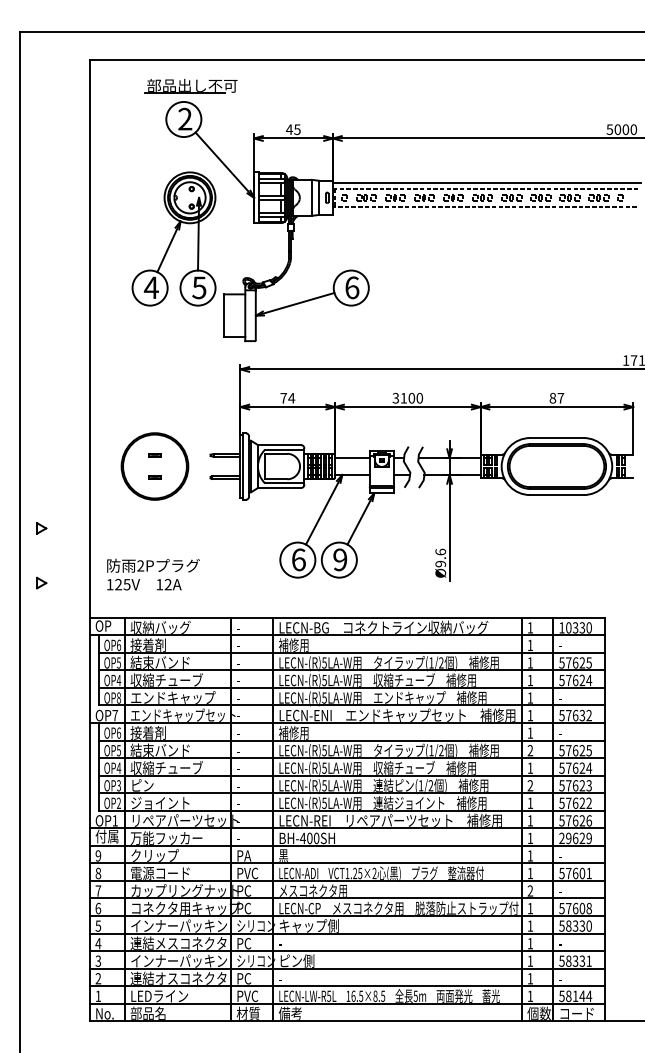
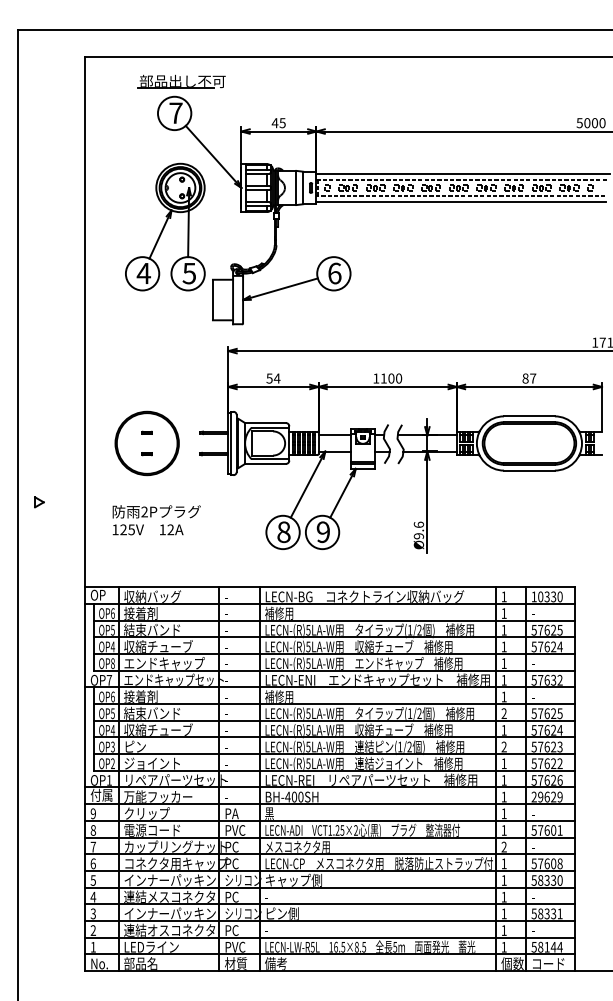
text: (184, 118) -> (175, 112), 2 -> 7
line: (484, 212) -> (460, 201), added
text: (283, 398) -> (269, 378), 74 -> 54
text: (396, 398) -> (376, 378), 3100 -> 1100
text: (298, 559) -> (283, 531), 6 -> 8
text: (153, 574) -> (156, 520), moved
part: (41, 583) -> (39, 554), removed

